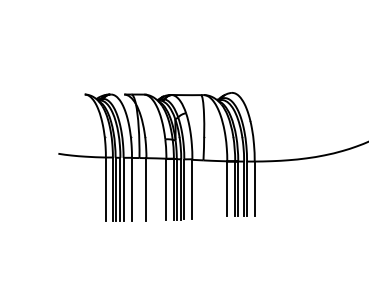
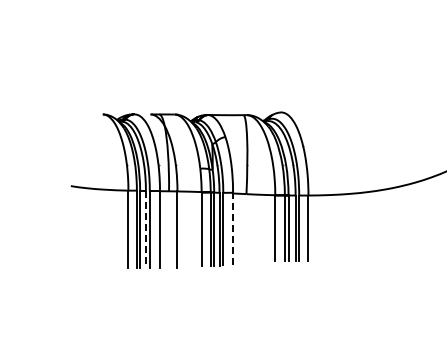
line: (120, 189) -> (145, 229), solid -> dashed
line: (192, 189) -> (233, 229), solid -> dashed

